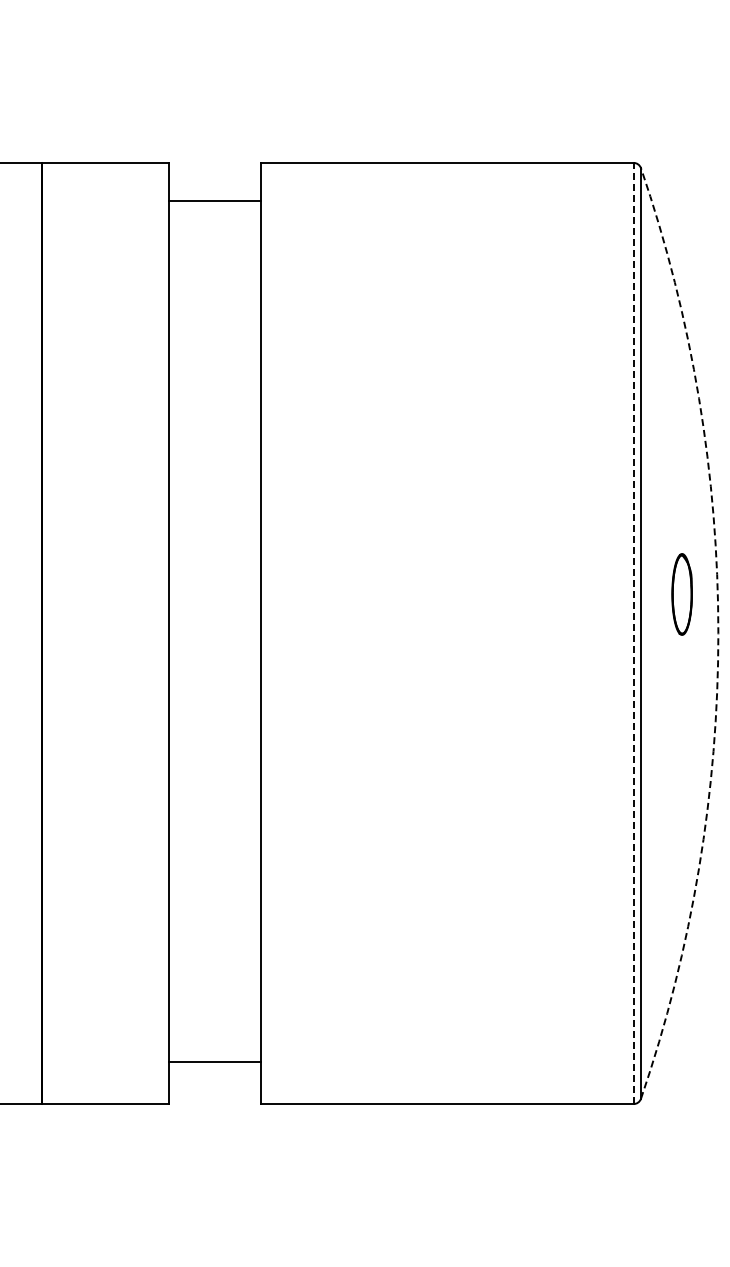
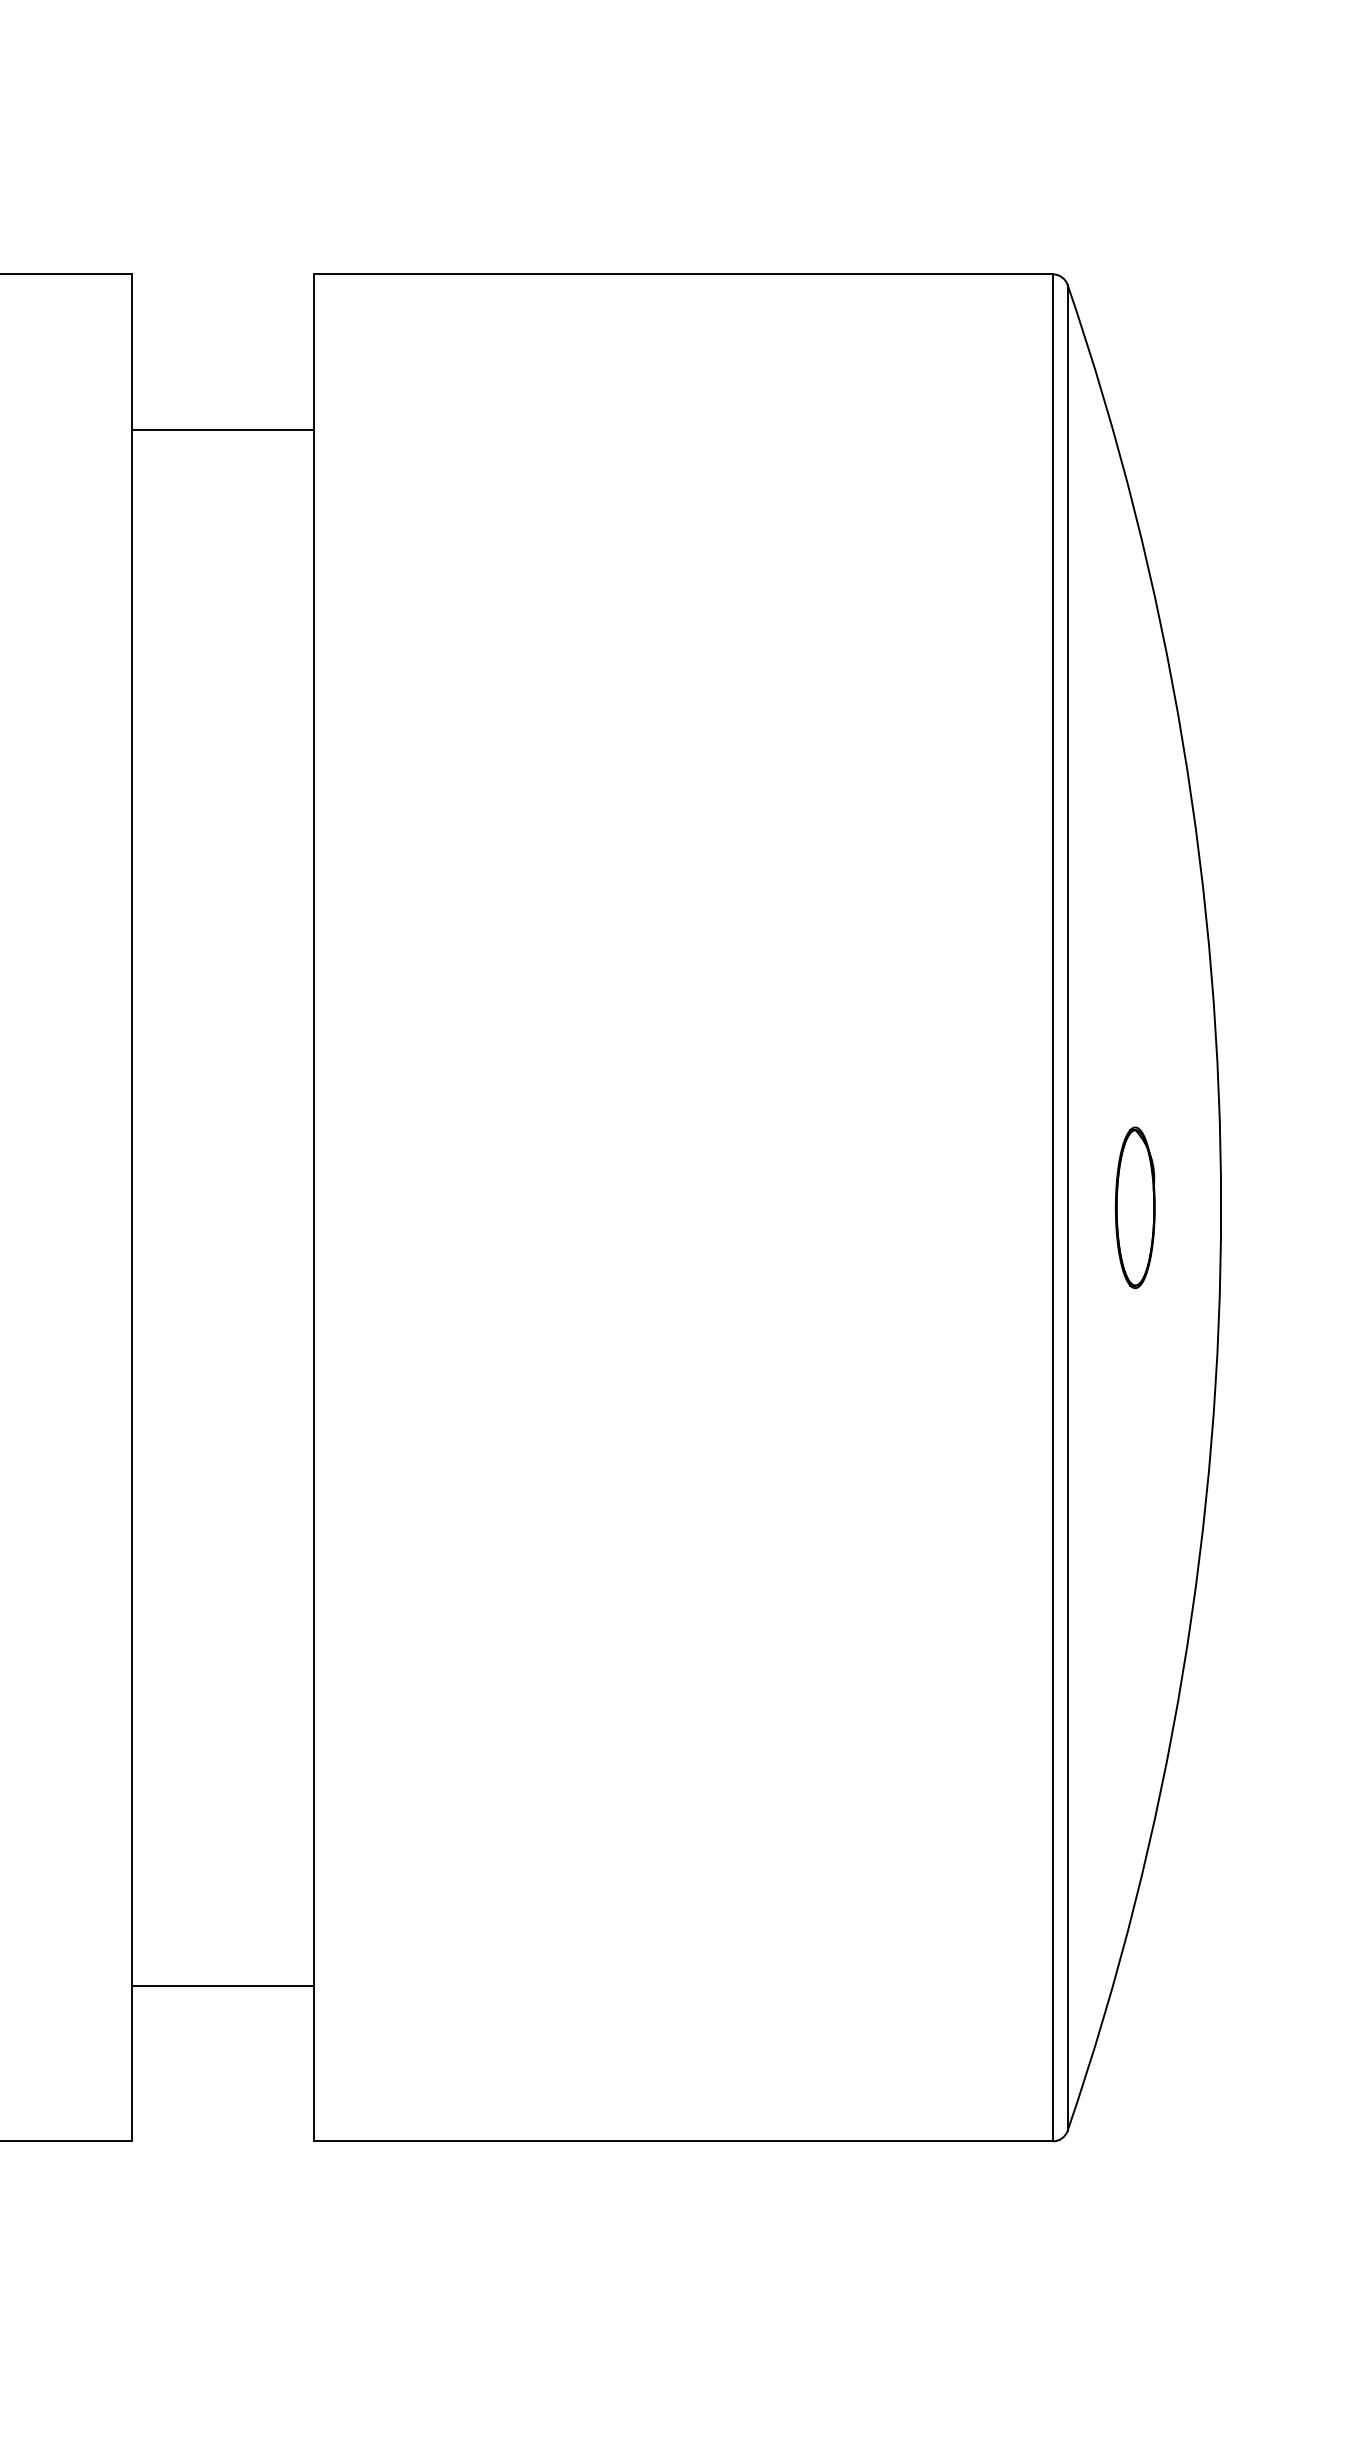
line: (214, 201) -> (221, 430), moved
part: (681, 594) -> (1134, 1207), moved
line: (633, 633) -> (1052, 1207), dashed -> solid
arc: (718, 633) -> (1221, 1207), dashed -> solid
line: (214, 1061) -> (221, 1985), moved

